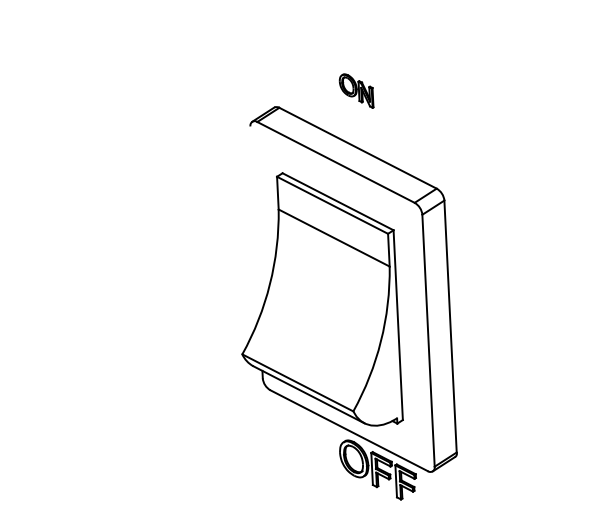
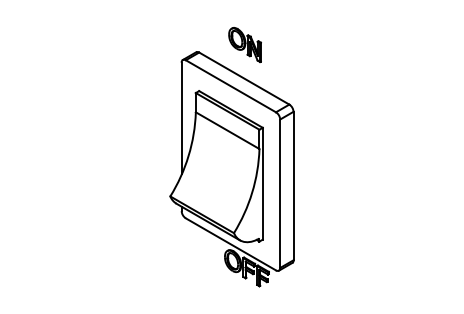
part: (355, 90) -> (244, 44), size x1.67
line: (254, 221) -> (181, 118), added

